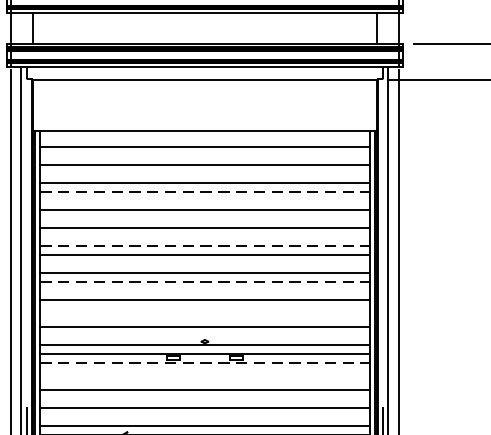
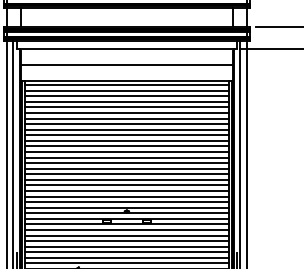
line: (204, 105) -> (126, 65), added
line: (204, 138) -> (126, 85), added
line: (204, 156) -> (126, 96), added
line: (204, 173) -> (126, 107), added
line: (204, 191) -> (126, 118), dashed -> solid
line: (204, 201) -> (126, 124), added
line: (204, 219) -> (126, 135), added
line: (204, 236) -> (126, 146), added
line: (204, 246) -> (126, 152), dashed -> solid
line: (204, 264) -> (126, 163), added
line: (204, 282) -> (126, 174), dashed -> solid
line: (204, 290) -> (126, 179), added
line: (204, 308) -> (126, 190), added
line: (204, 317) -> (126, 196), added
line: (204, 335) -> (126, 207), added
line: (204, 362) -> (126, 224), dashed -> solid
line: (204, 371) -> (126, 229), added
line: (204, 380) -> (126, 235), added
line: (204, 398) -> (126, 246), added
line: (204, 416) -> (126, 257), added

